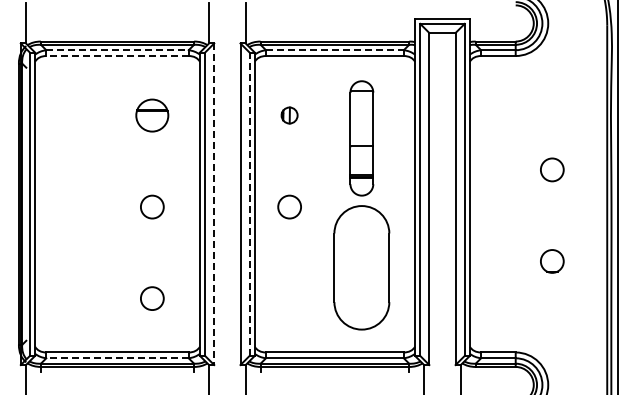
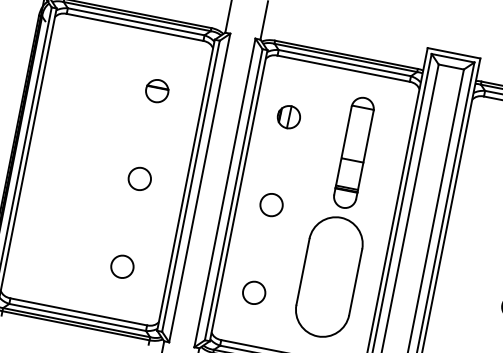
line: (118, 50) -> (137, 22), dashed -> solid
line: (334, 50) -> (344, 63), dashed -> solid
line: (117, 56) -> (134, 27), dashed -> solid
part: (152, 115) -> (157, 91), size x0.71
part: (289, 115) -> (288, 117), size x1.43
line: (214, 204) -> (199, 188), dashed -> solid
line: (249, 204) -> (233, 194), dashed -> solid
circle: (289, 298) -> (254, 292), added
line: (117, 358) -> (77, 317), dashed -> solid

